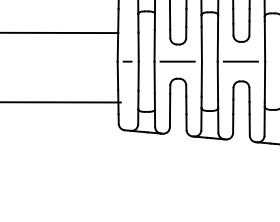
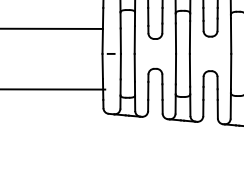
line: (177, 61) -> (154, 53), removed
line: (240, 61) -> (209, 53), removed

